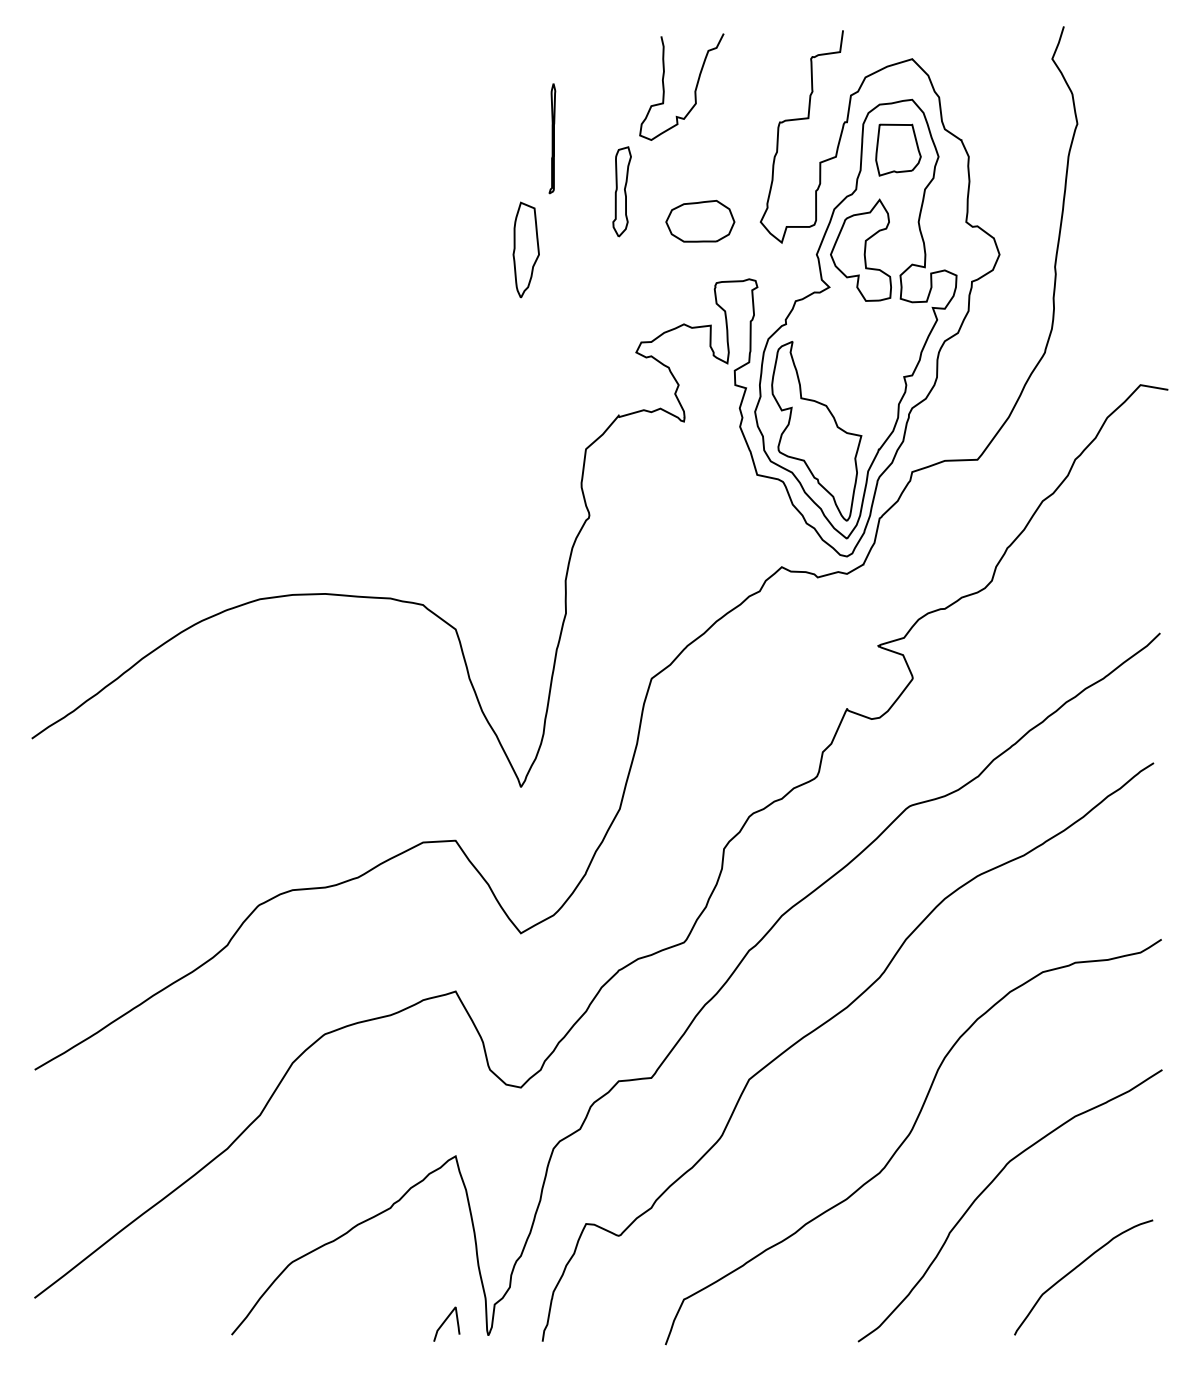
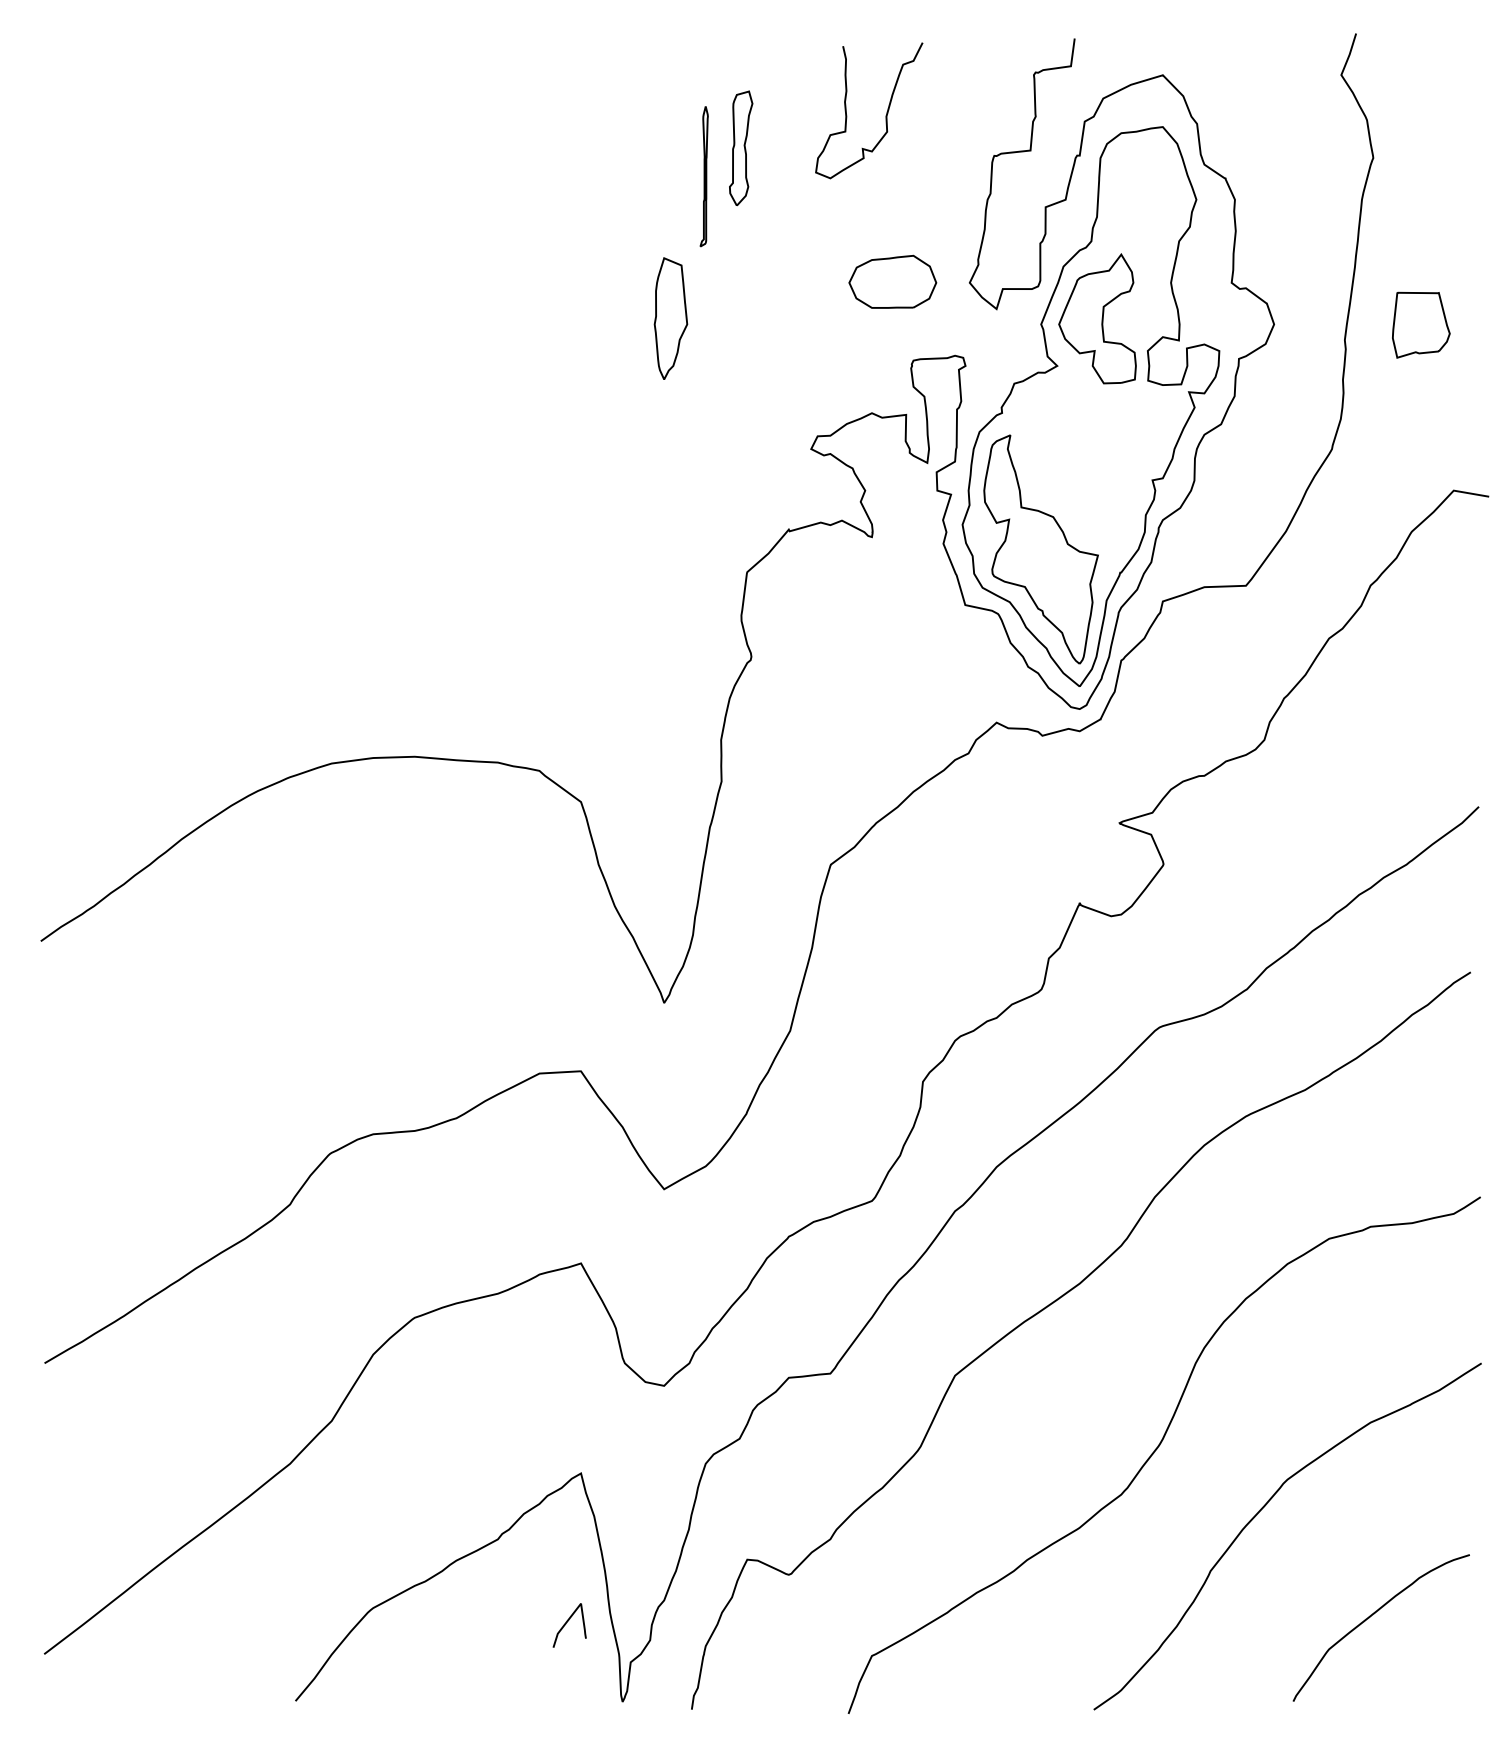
part: (898, 149) -> (1421, 324), moved
part: (622, 191) -> (741, 148), moved
curve: (444, 1323) -> (566, 1624), moved

